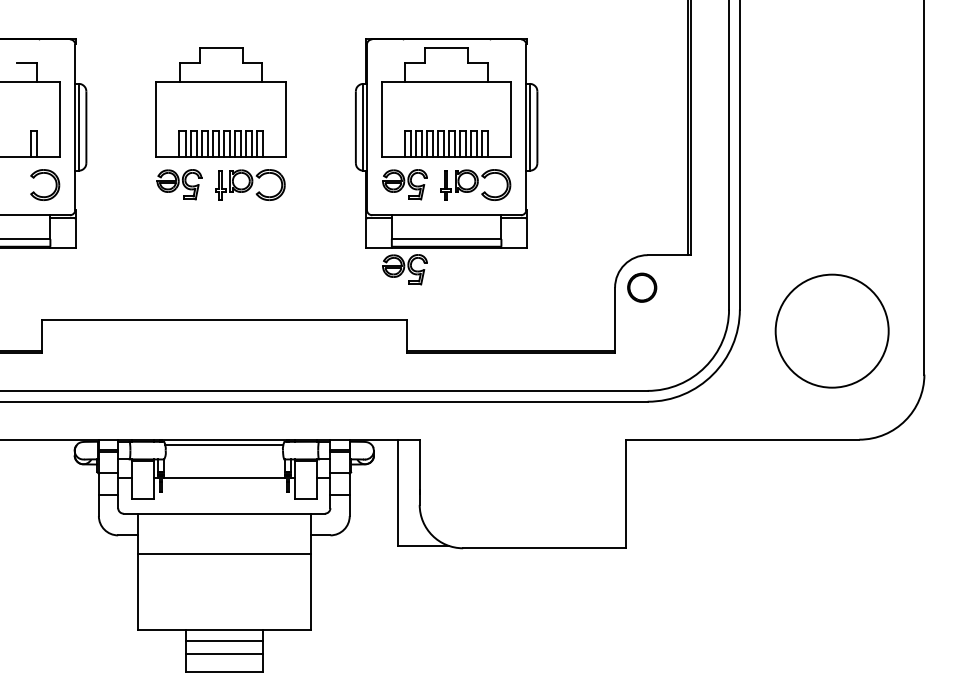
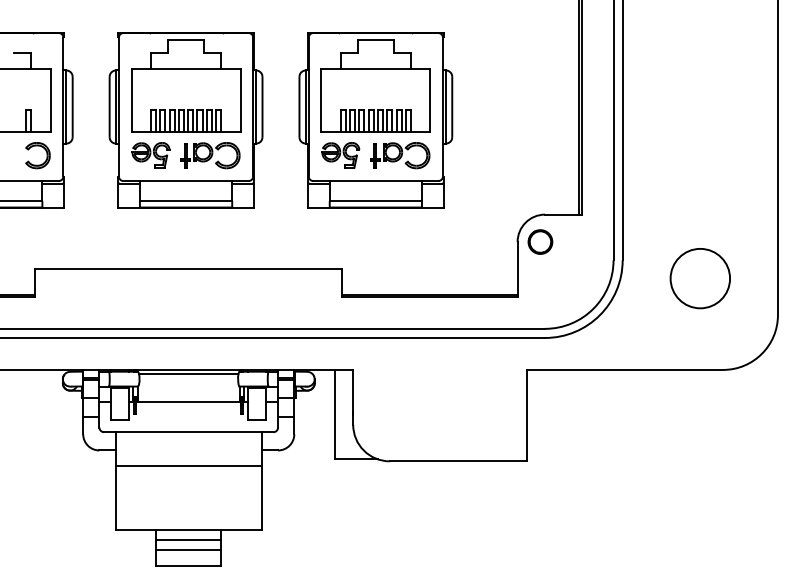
part: (220, 143) -> (185, 120), added
part: (404, 269) -> (340, 226), removed
circle: (831, 330) -> (699, 278), size x0.62

